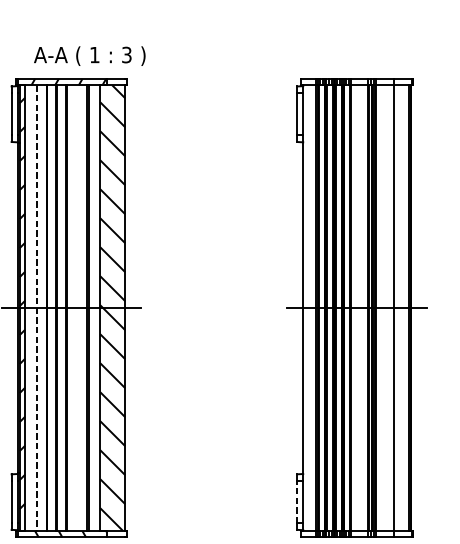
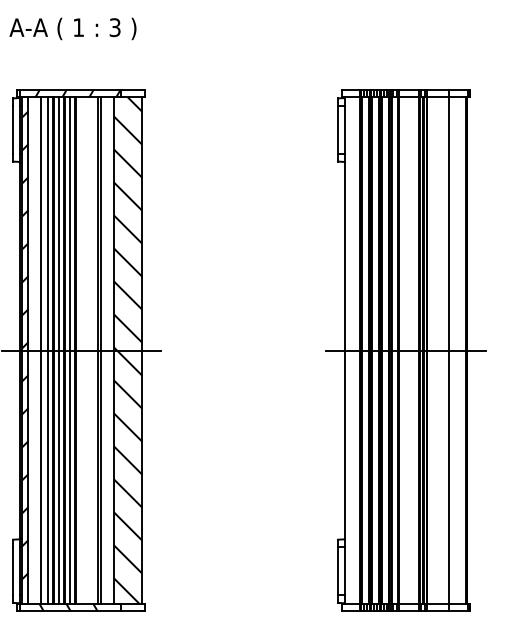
text: (89, 55) -> (72, 28), moved
line: (36, 308) -> (41, 351), dashed -> solid
line: (42, 308) -> (48, 350), added
line: (52, 308) -> (59, 350), added
line: (62, 308) -> (70, 350), added
line: (296, 502) -> (337, 571), dashed -> solid

